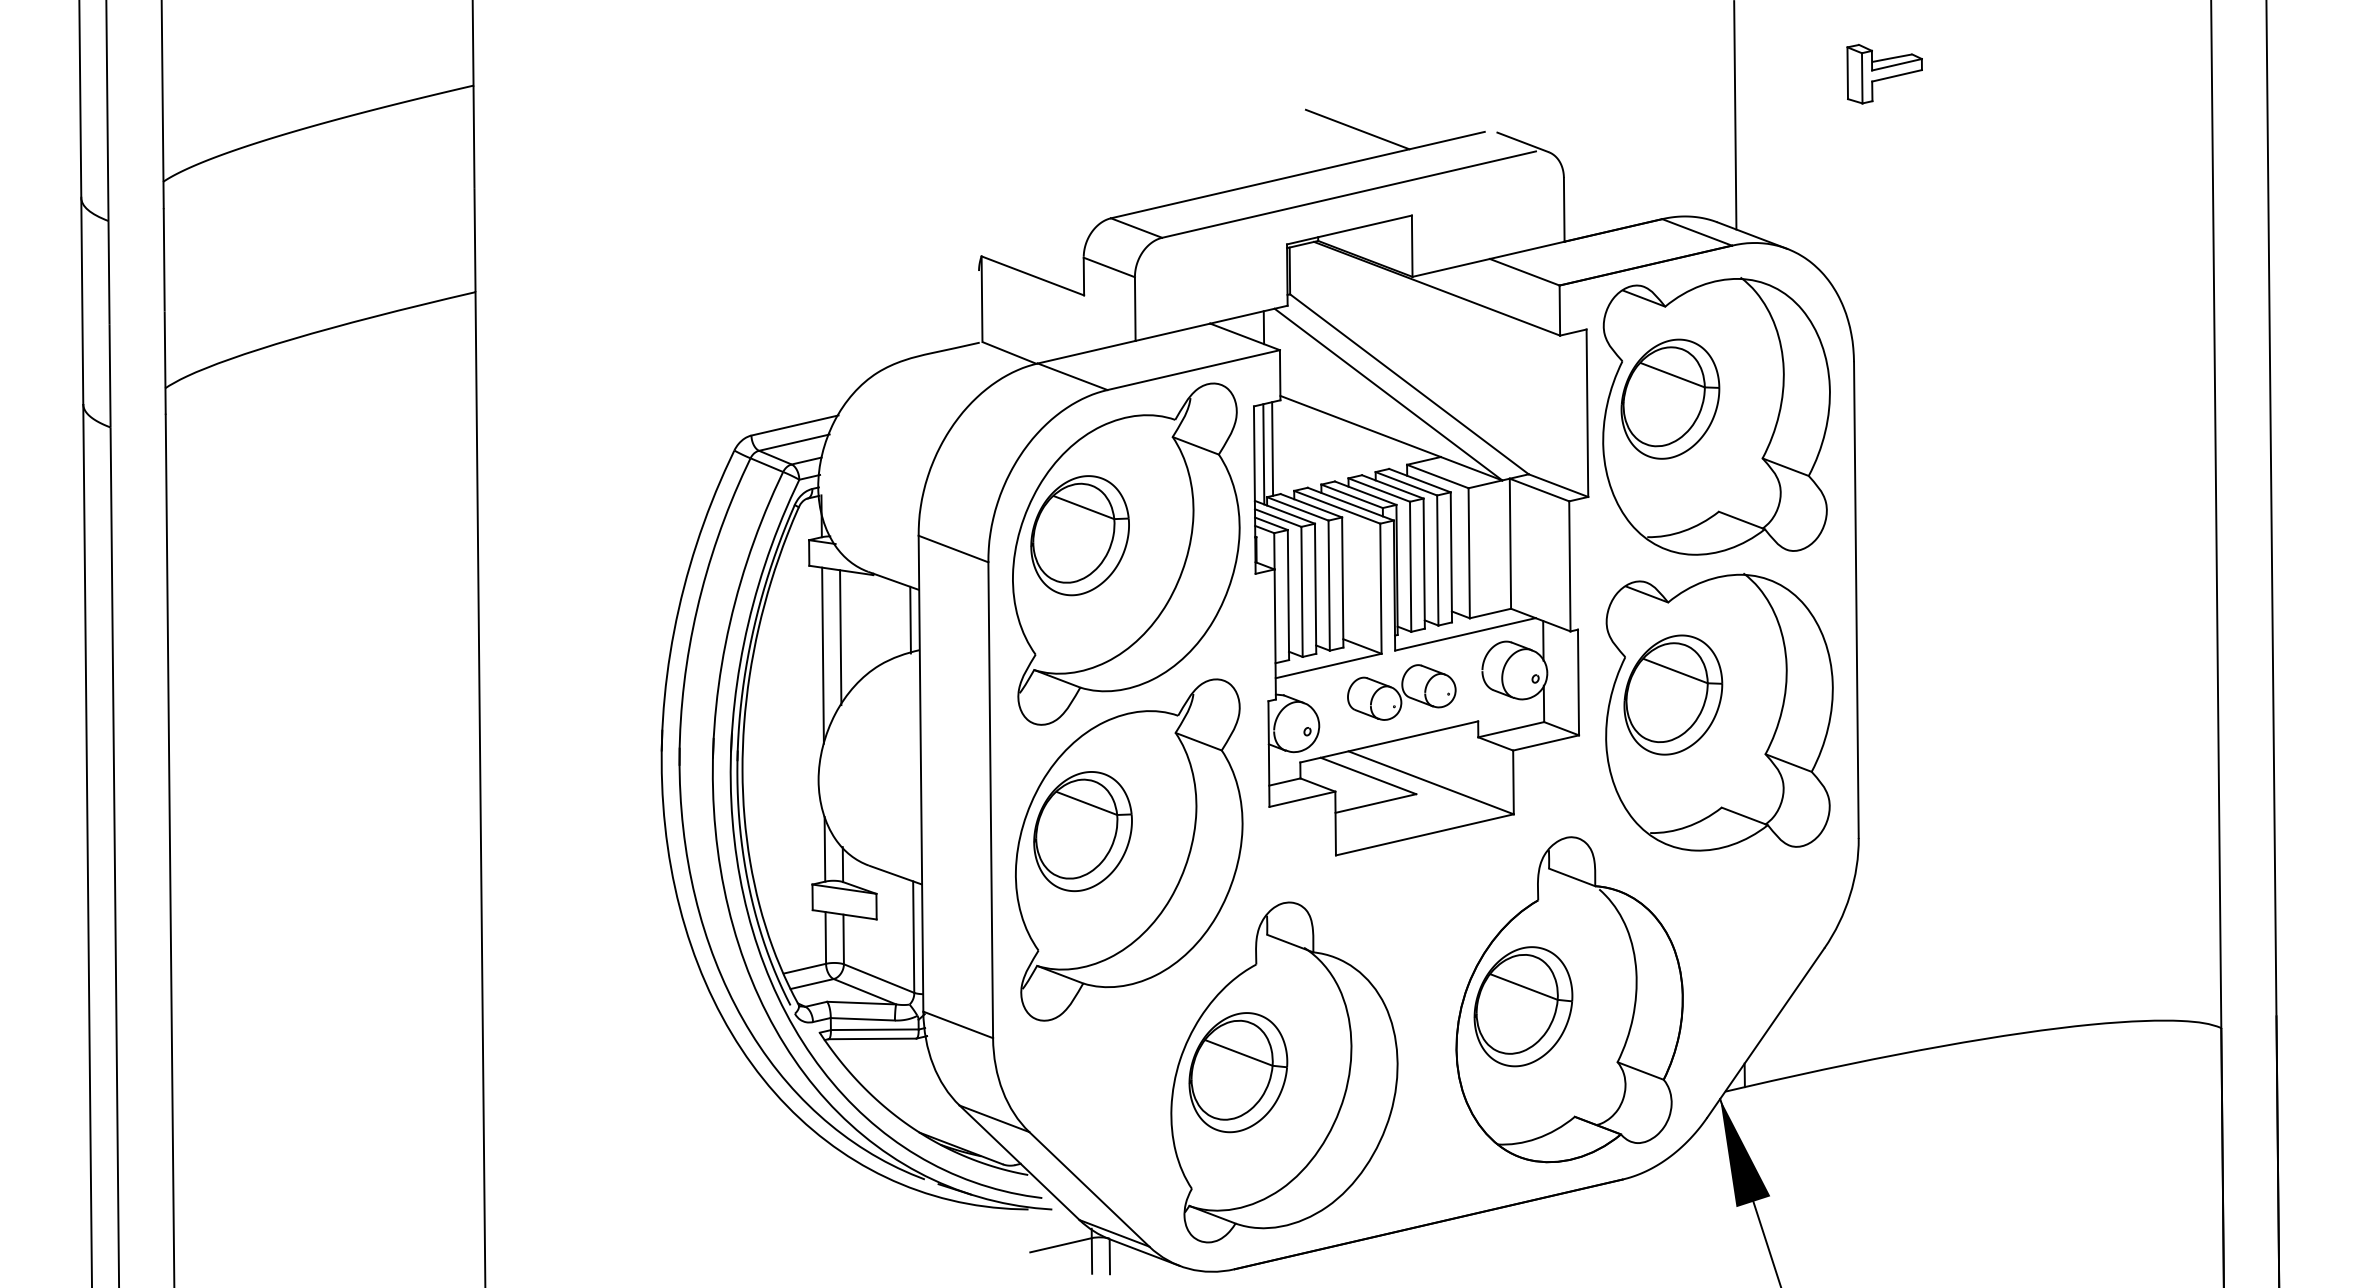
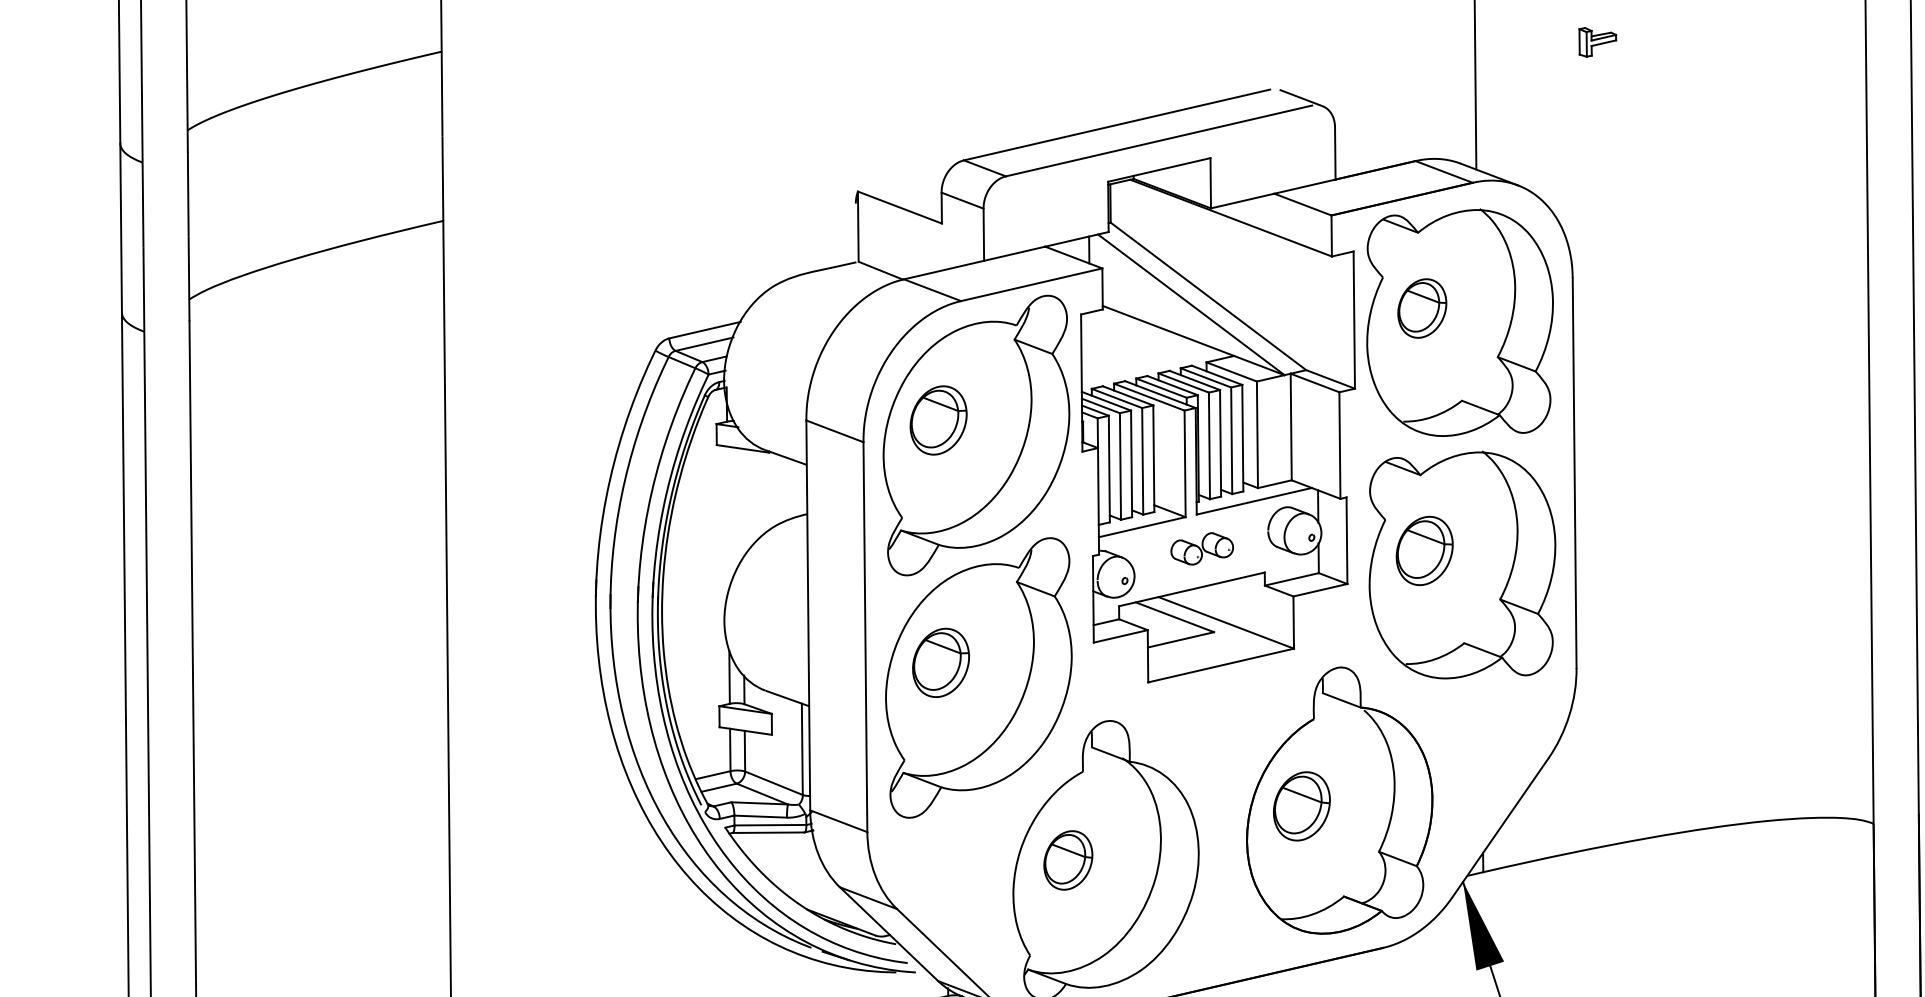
part: (1884, 74) -> (1597, 42), size x0.6
line: (1357, 129) -> (1165, 87), removed
part: (1670, 398) -> (1422, 308), size x0.6
line: (1272, 448) -> (1096, 348), removed
line: (1263, 454) -> (1088, 353), removed
part: (1079, 535) -> (938, 420), size x0.7
line: (910, 619) -> (799, 489), removed
line: (840, 637) -> (742, 503), removed
line: (822, 655) -> (727, 518), removed
part: (1401, 692) -> (1201, 548), size x0.7
part: (1673, 694) -> (1424, 550), size x0.7
part: (1082, 831) -> (940, 662), size x0.7
part: (1523, 1006) -> (1301, 806), size x0.7
part: (1238, 1072) -> (1068, 860), size x0.6

